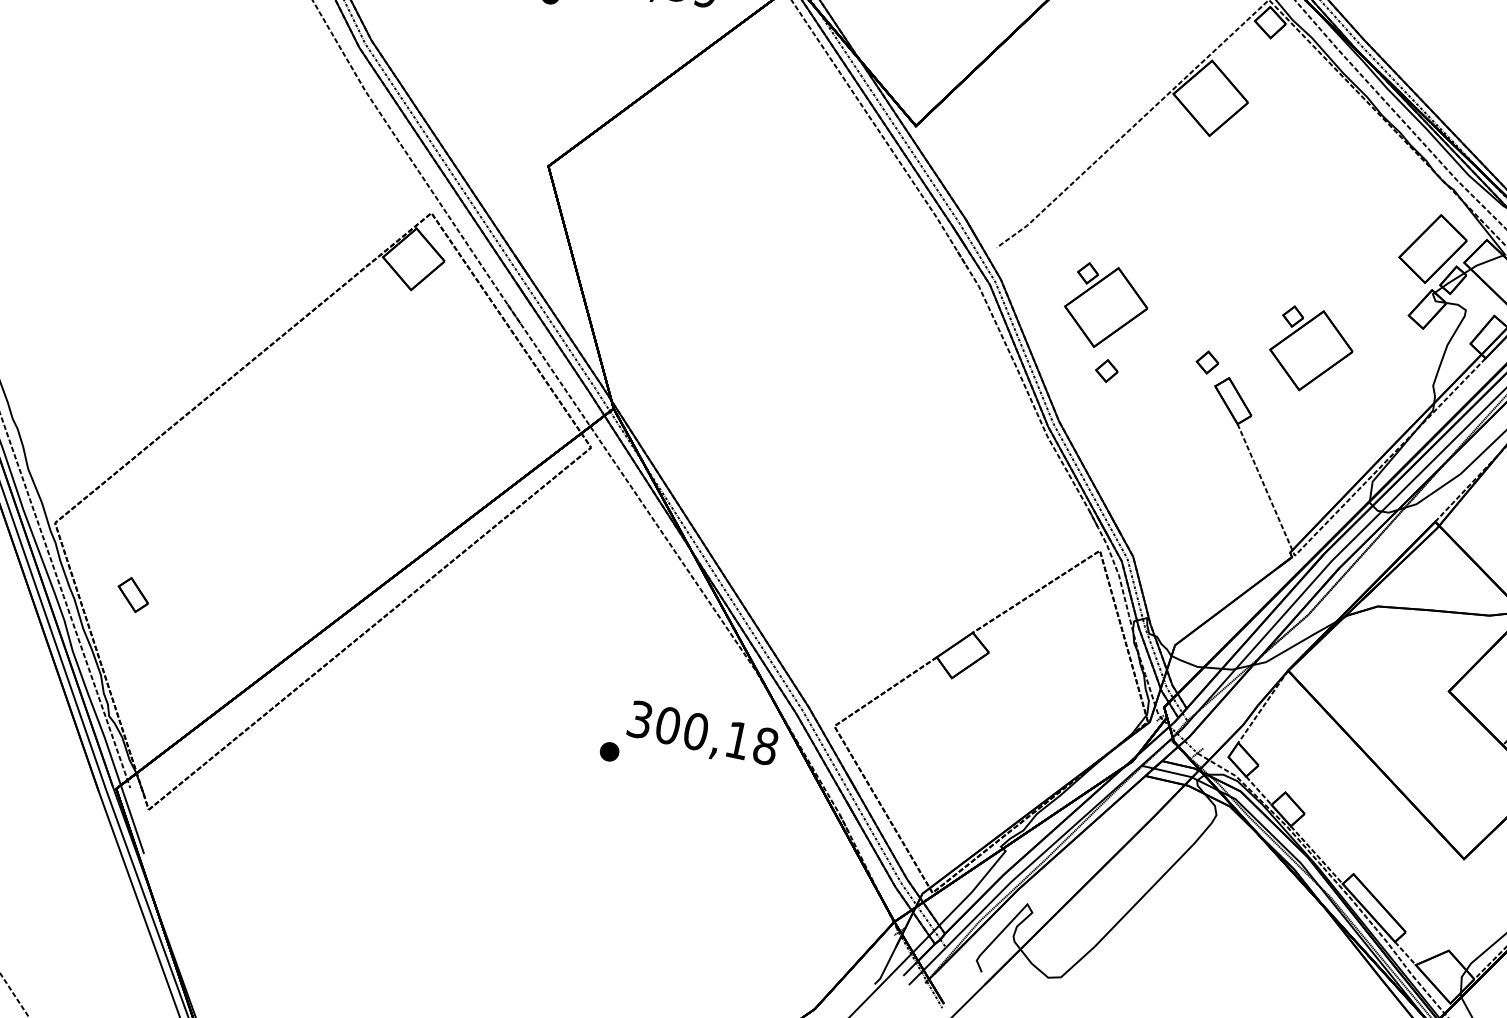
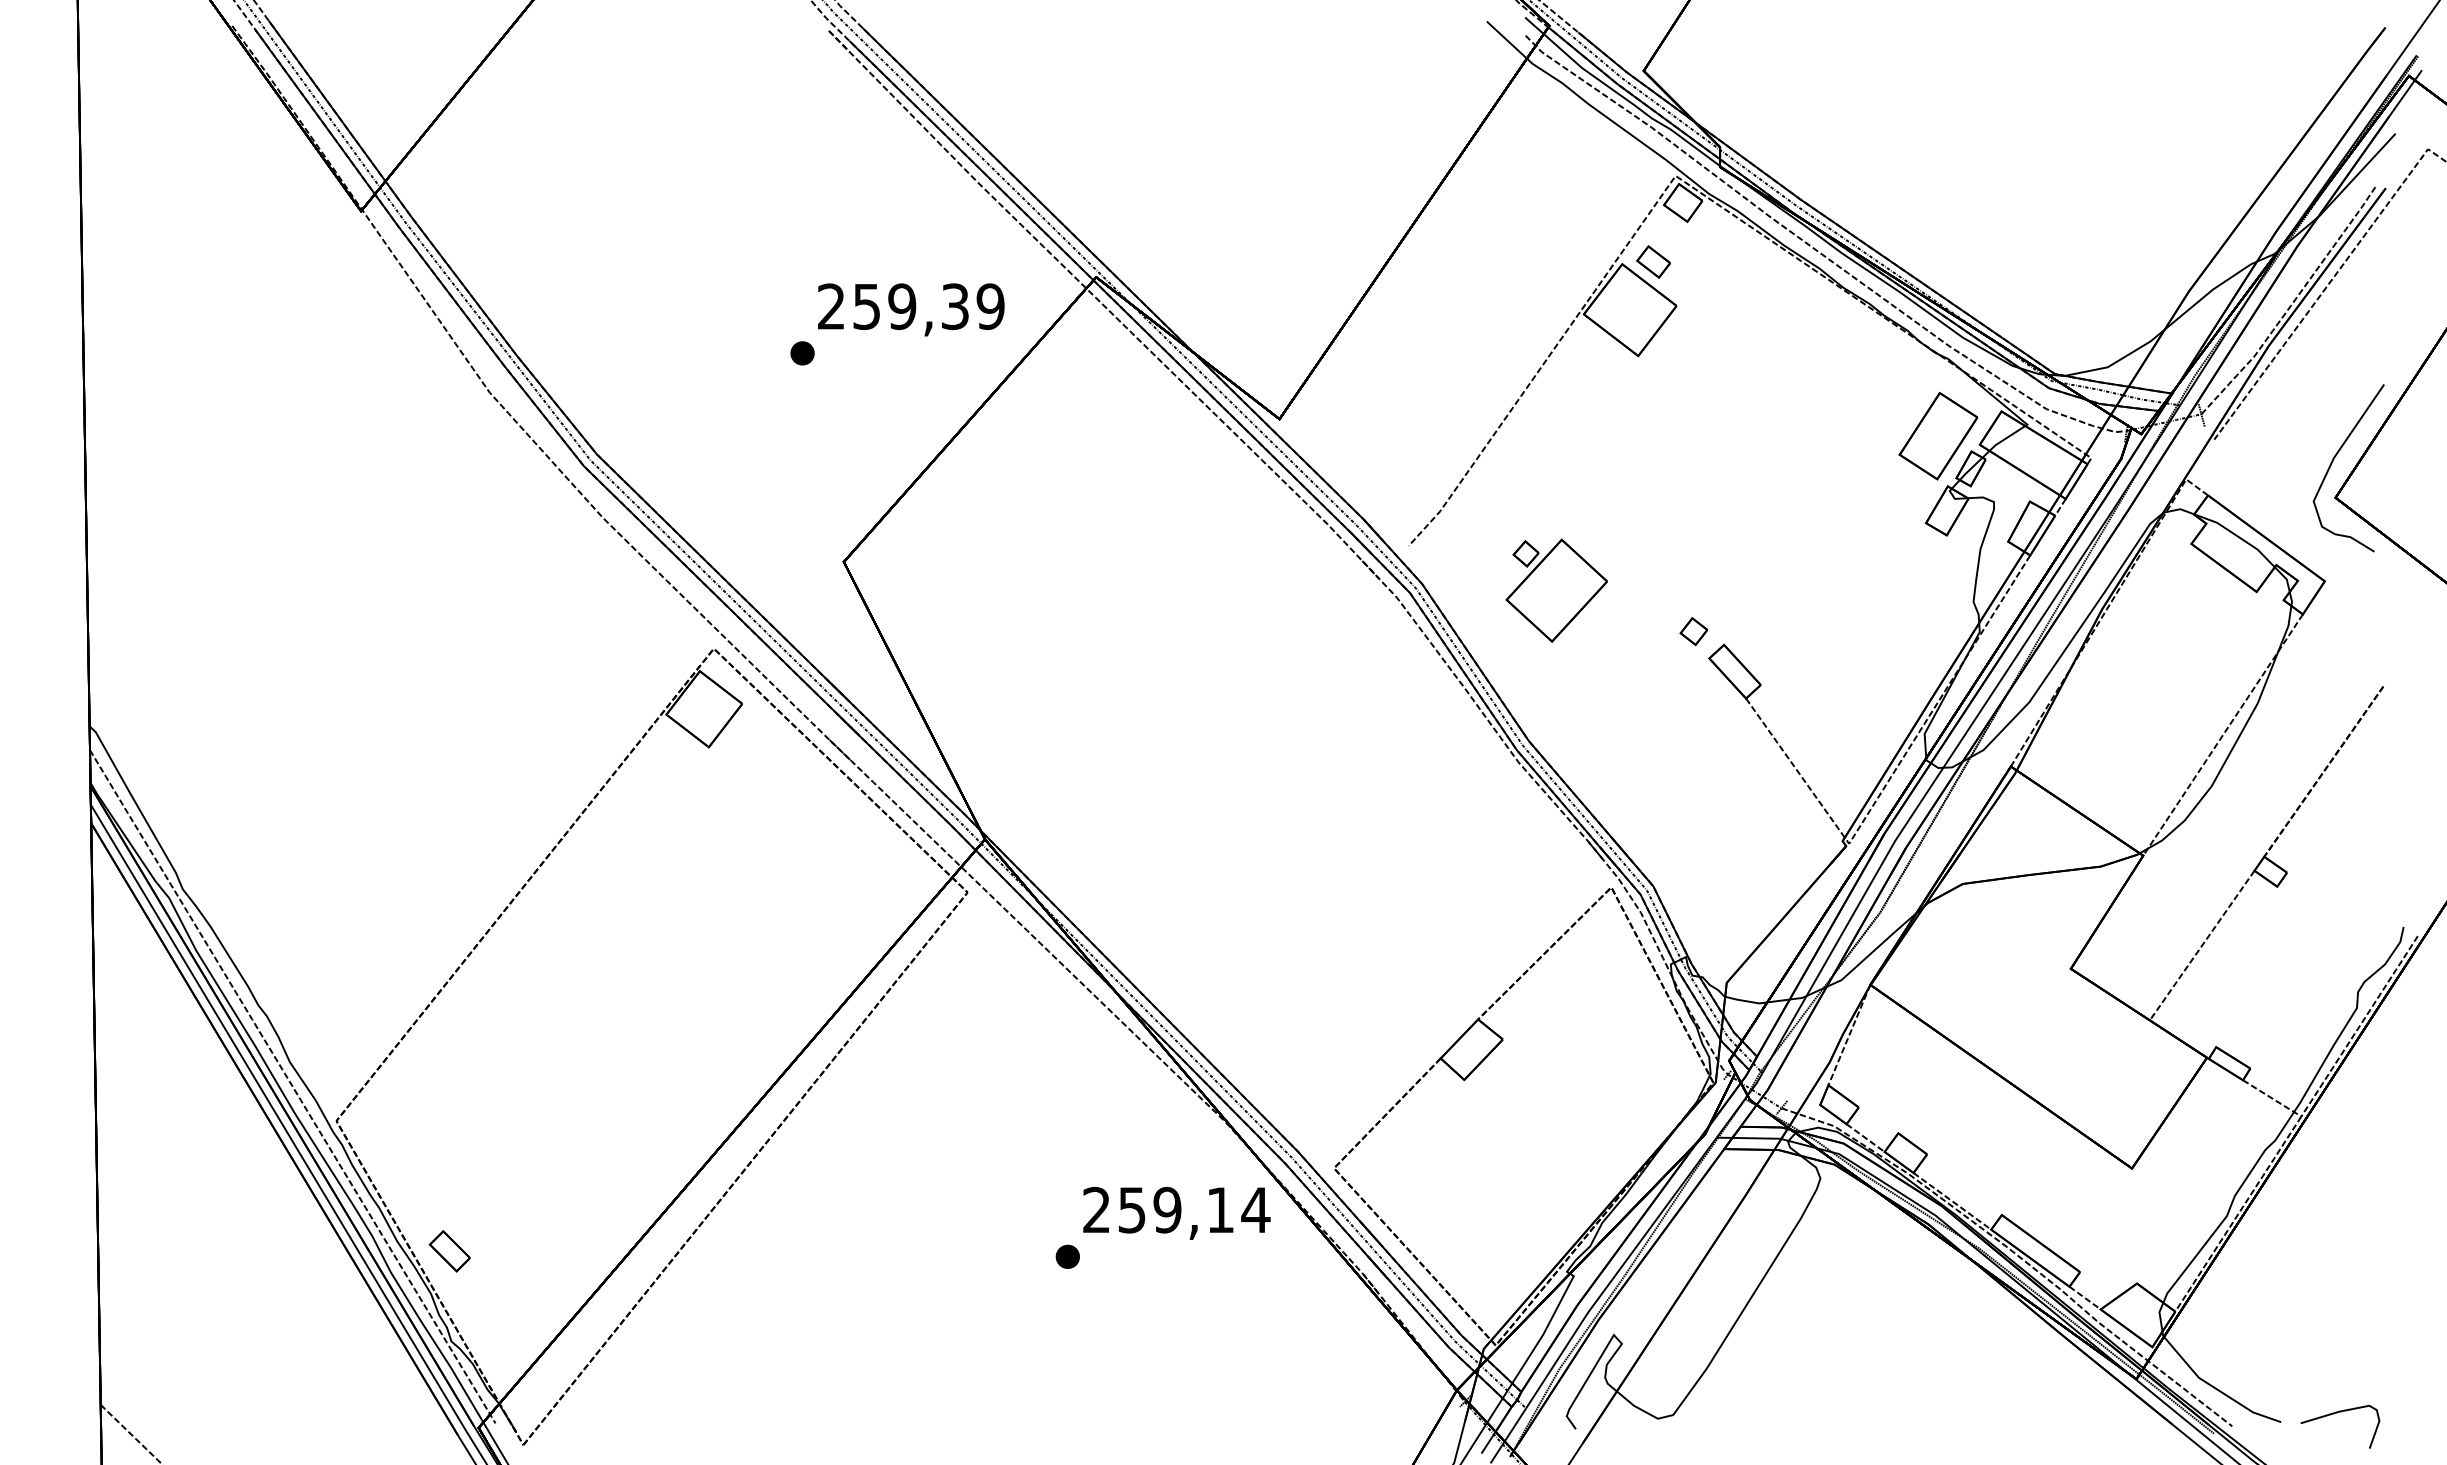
part: (1237, 63) -> (1653, 261), added
part: (1311, 350) -> (1816, 590), removed
part: (1106, 370) -> (1573, 667), removed
part: (133, 595) -> (449, 1251), moved
text: (703, 732) -> (1176, 1209), 300,18 -> 259,14

